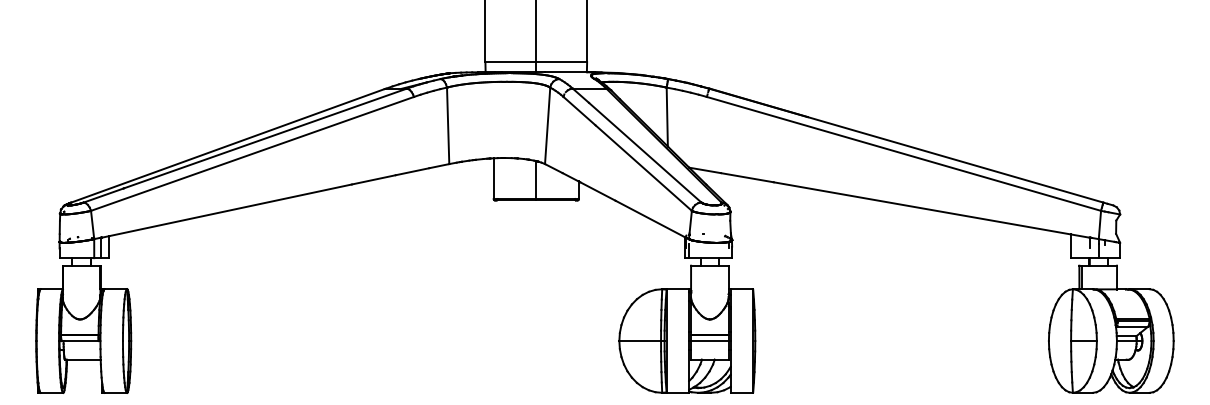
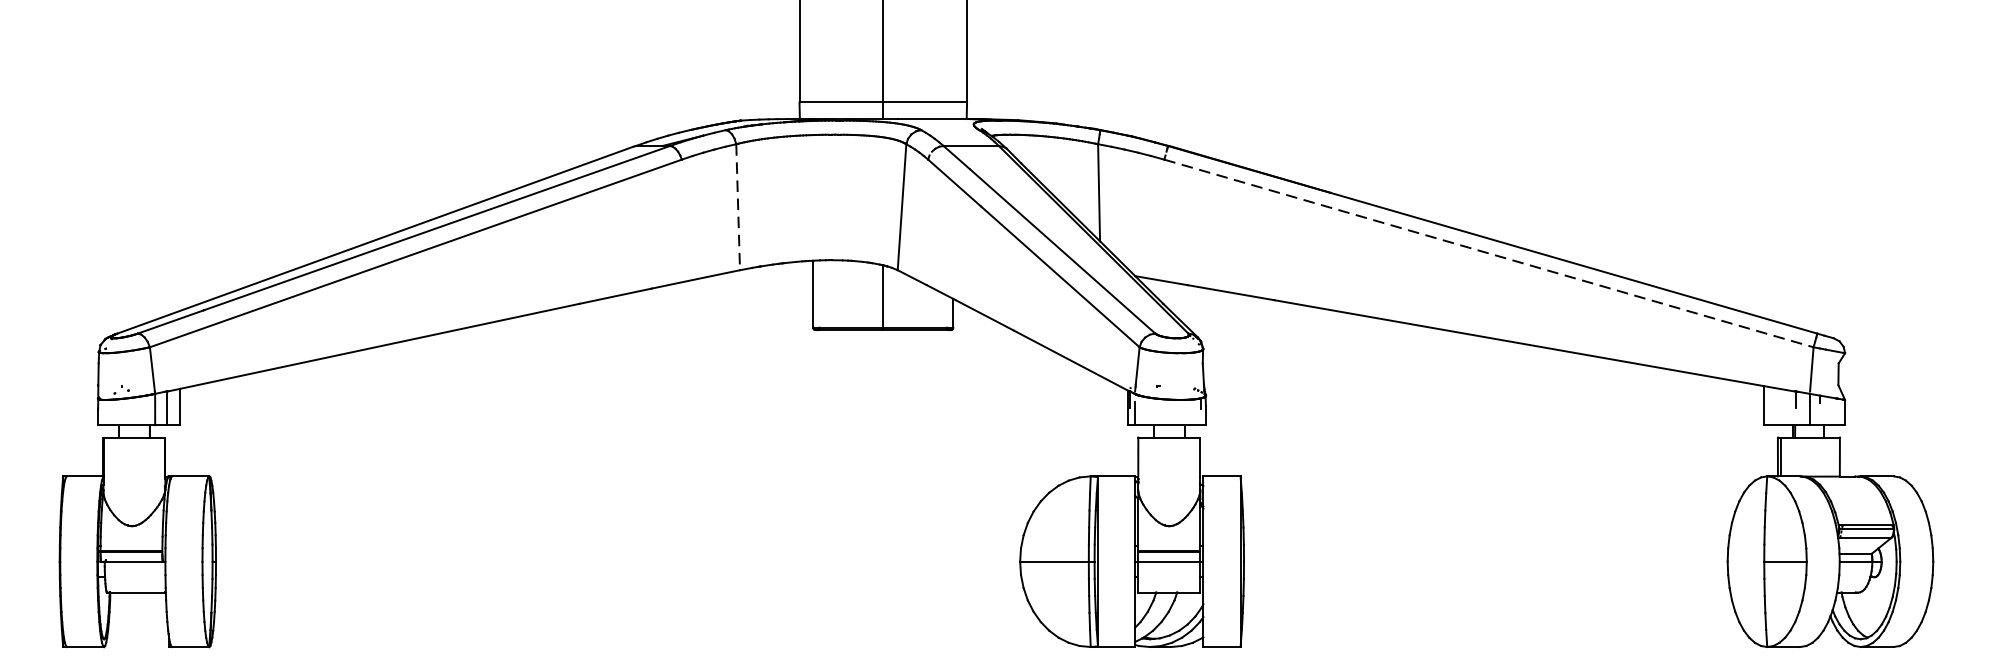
line: (448, 126) -> (738, 208), solid -> dashed
line: (904, 154) -> (1489, 254), solid -> dashed

